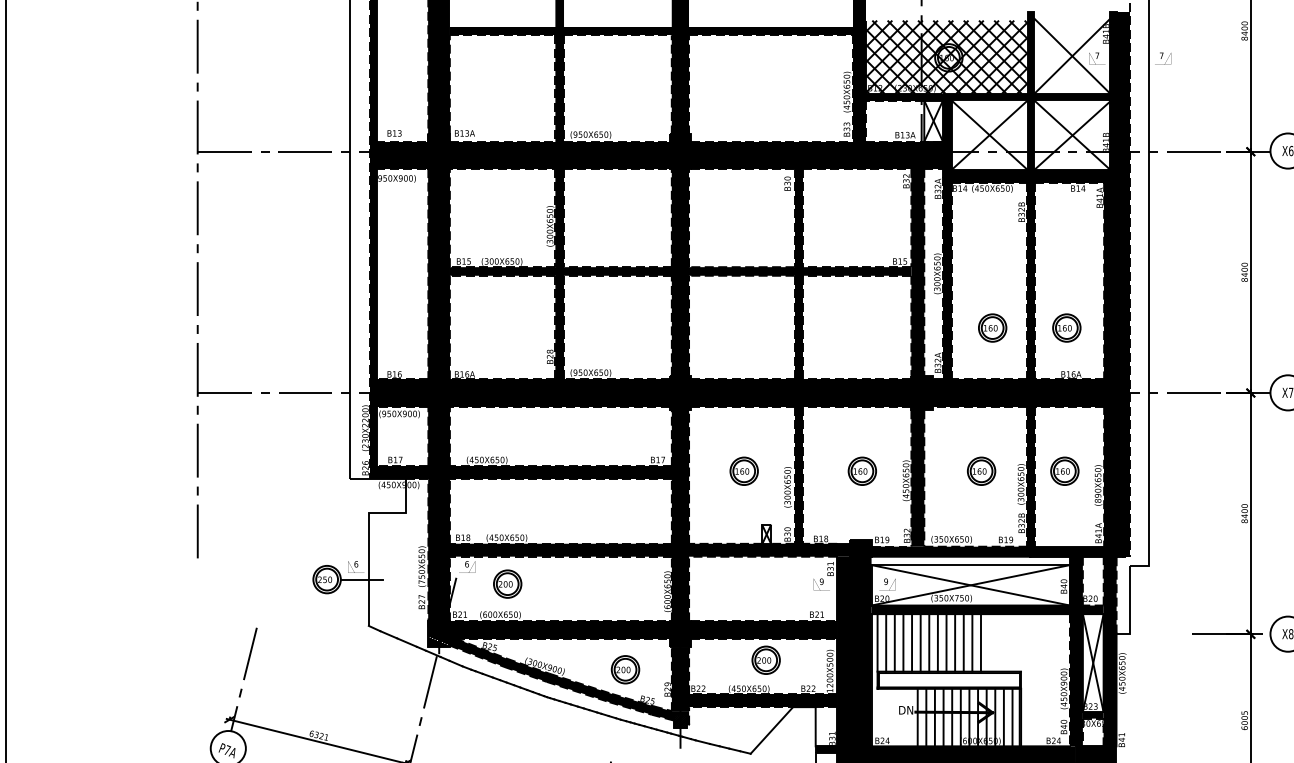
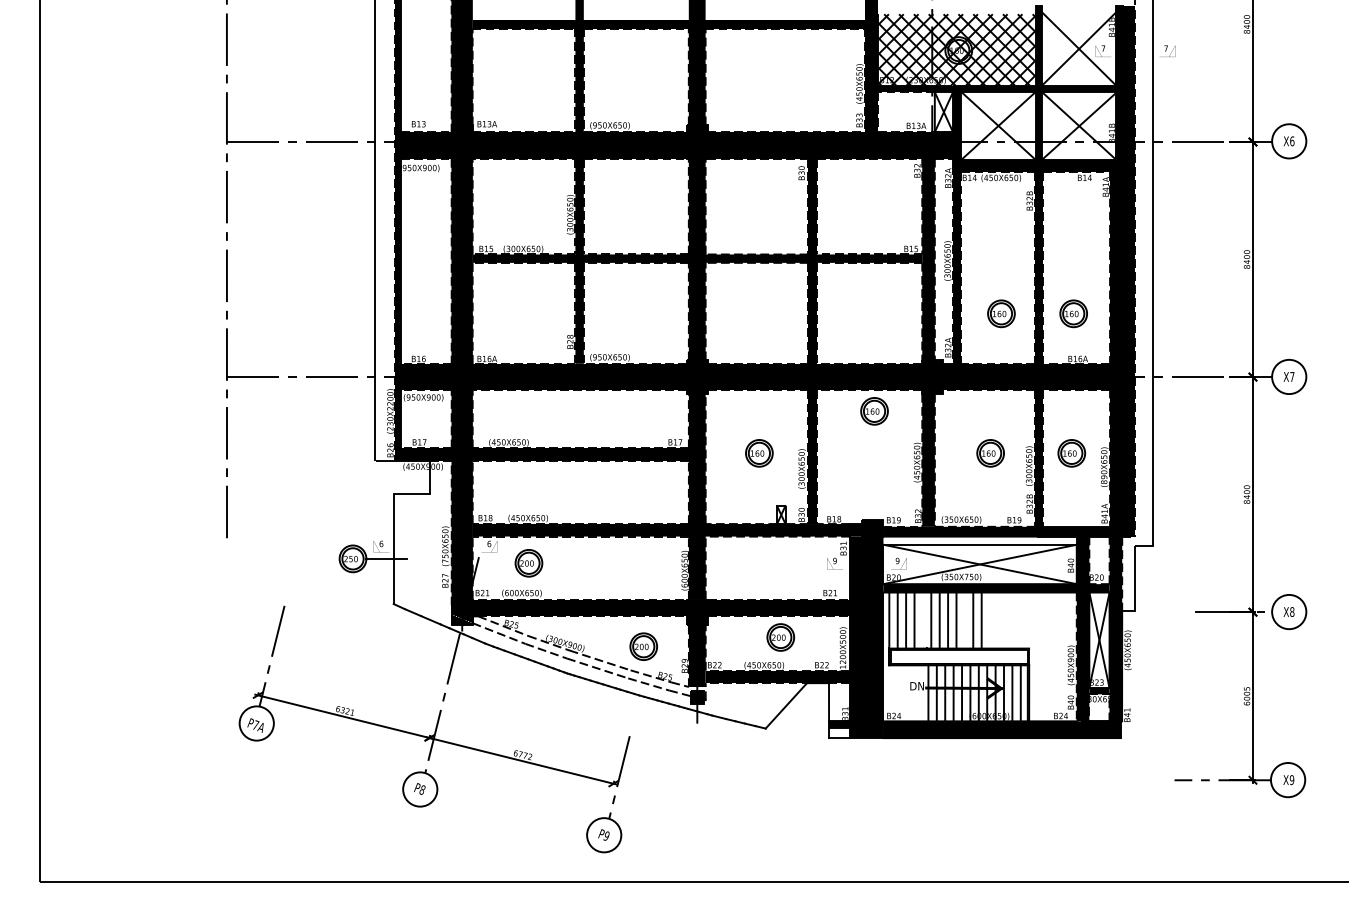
part: (862, 471) -> (874, 411), moved
line: (911, 642) -> (922, 620), removed
line: (954, 642) -> (964, 620), removed
line: (981, 642) -> (990, 620), removed
fill: (568, 681) -> (588, 658), removed

